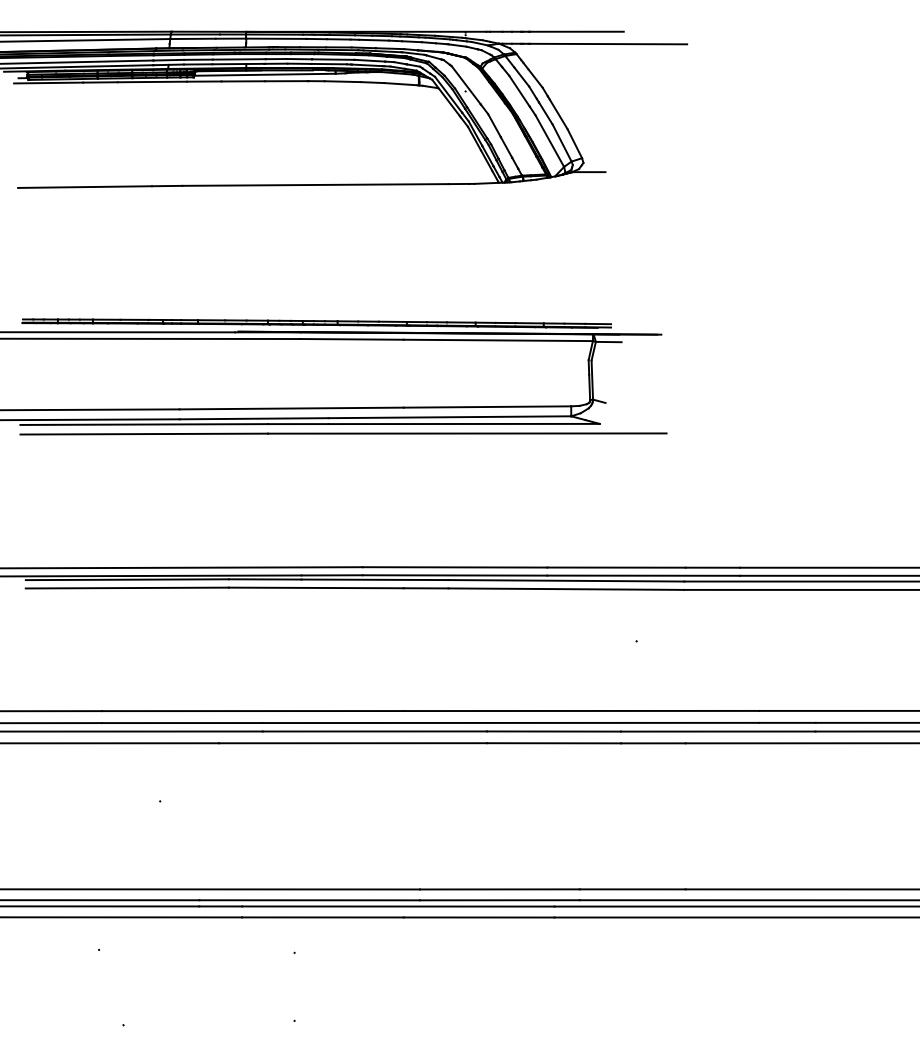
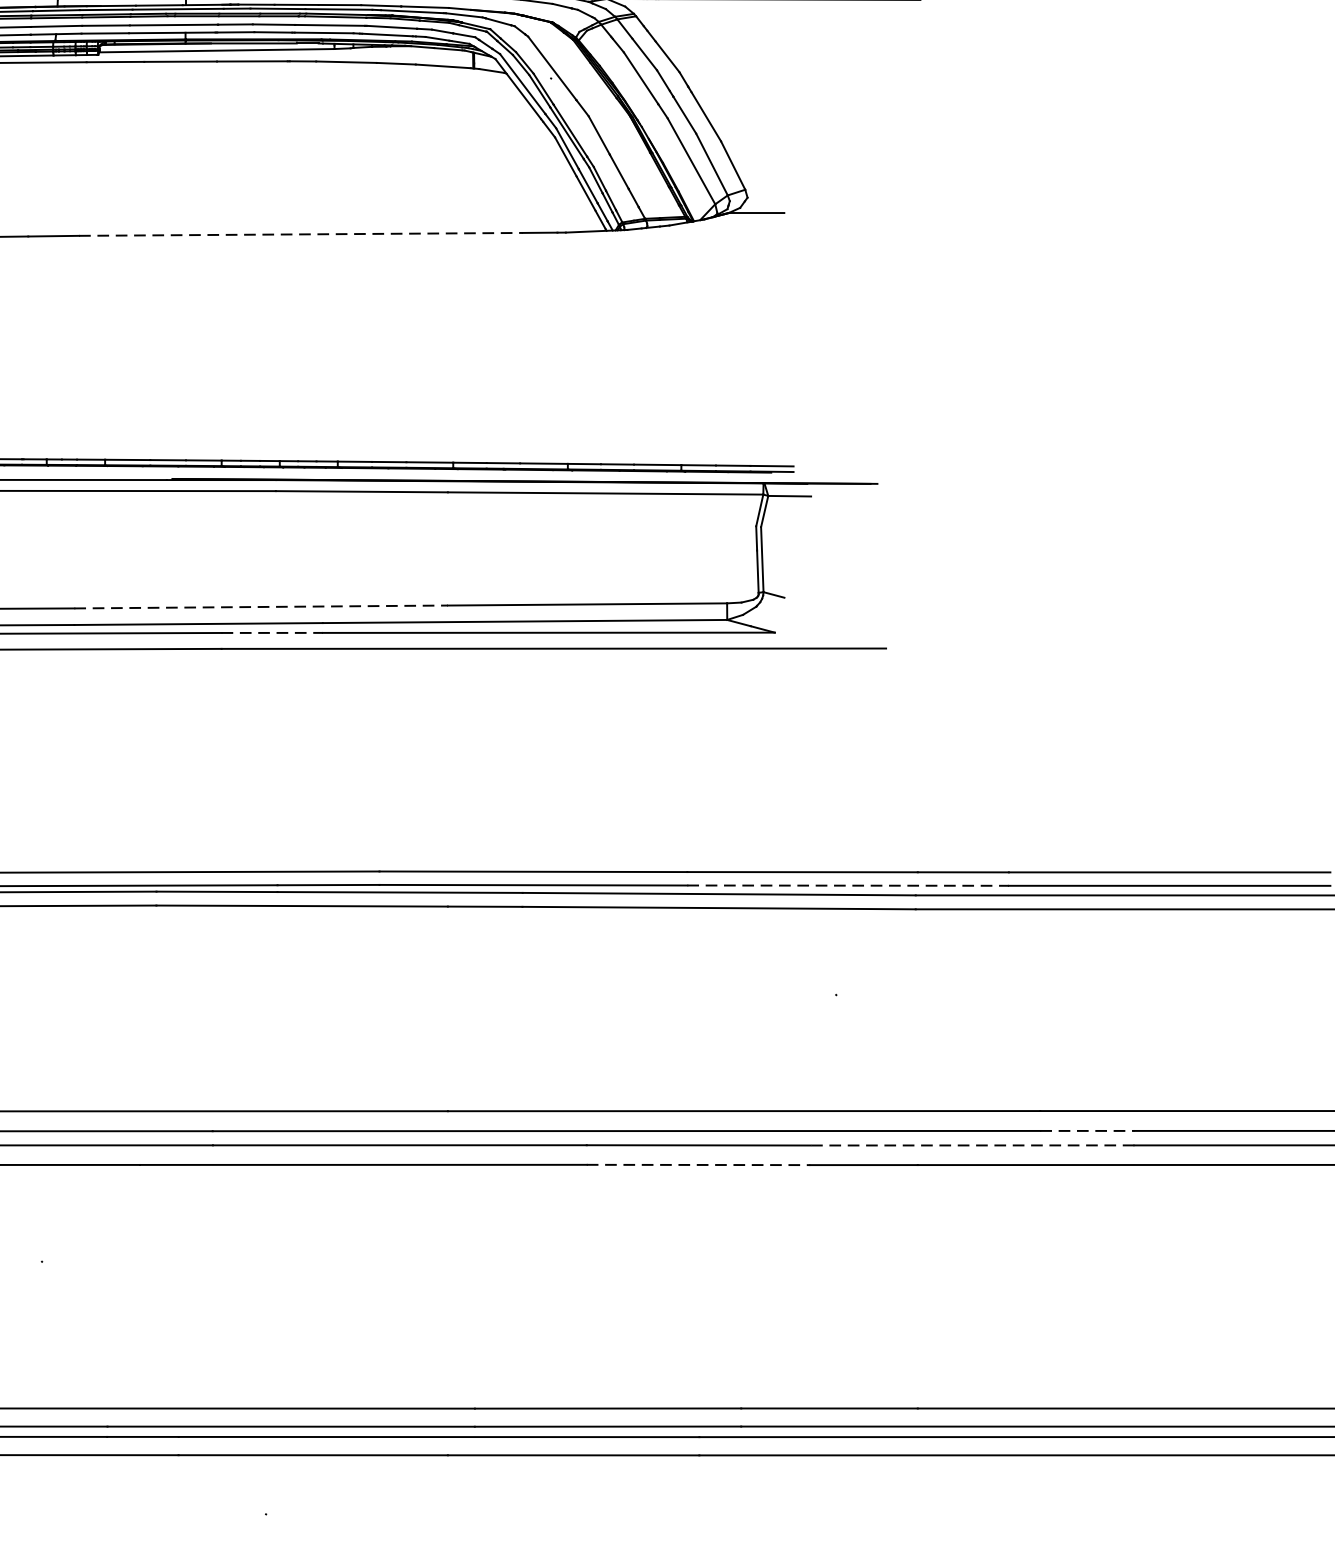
line: (315, 184) -> (300, 233), solid -> dashed
line: (292, 408) -> (262, 606), solid -> dashed
line: (298, 424) -> (272, 633), solid -> dashed
line: (644, 575) -> (849, 885), solid -> dashed
line: (787, 722) -> (1087, 1130), solid -> dashed
line: (717, 731) -> (970, 1145), solid -> dashed
line: (554, 743) -> (699, 1165), solid -> dashed

